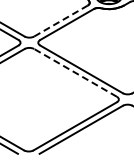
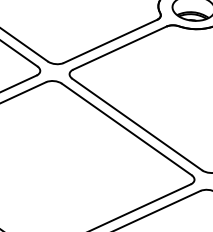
line: (60, 21) -> (109, 42), dashed -> solid
line: (75, 72) -> (126, 128), dashed -> solid

